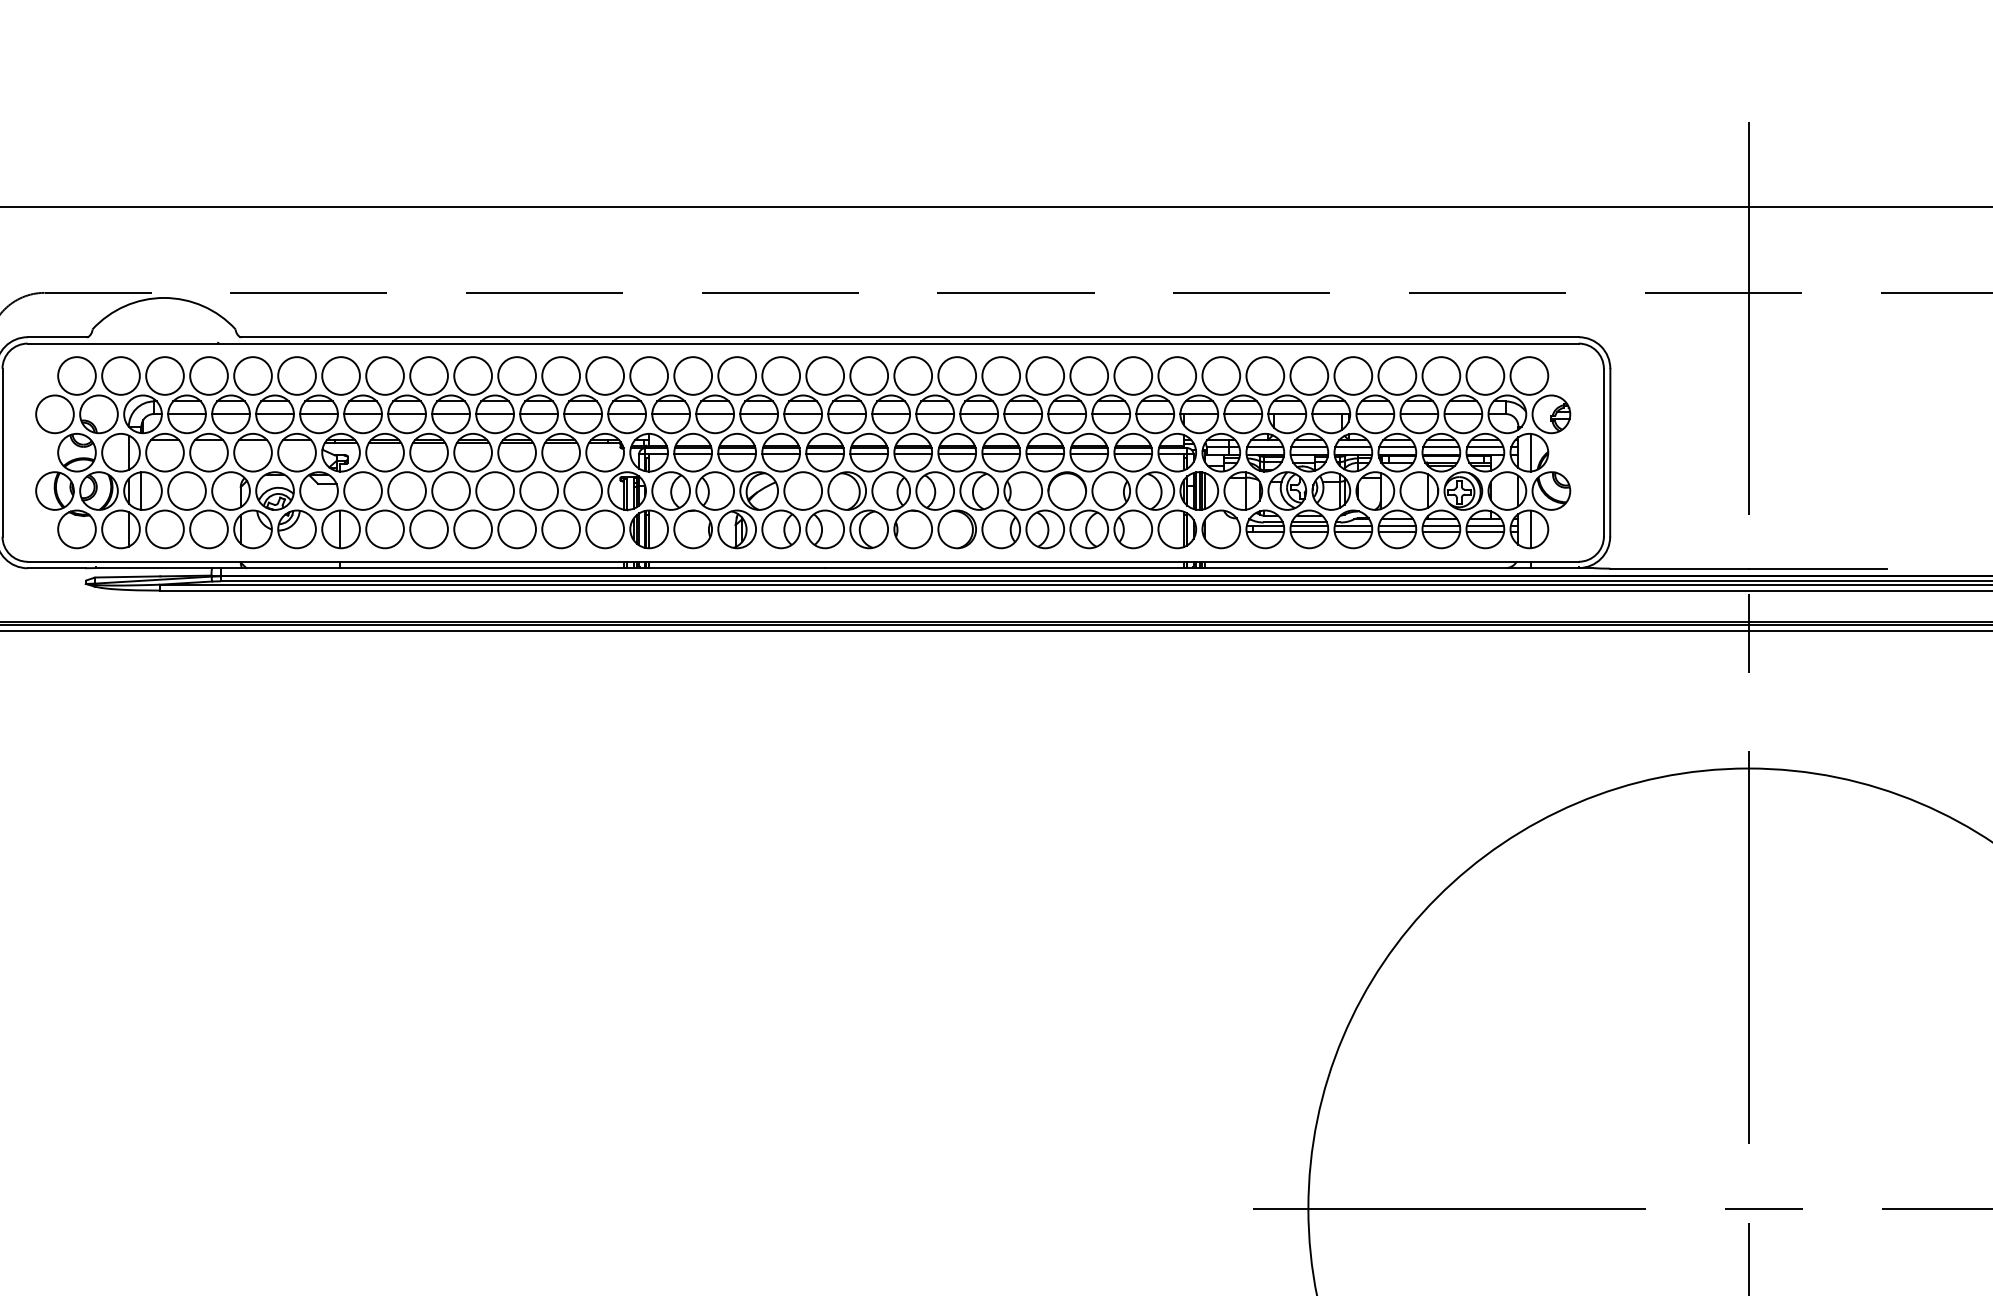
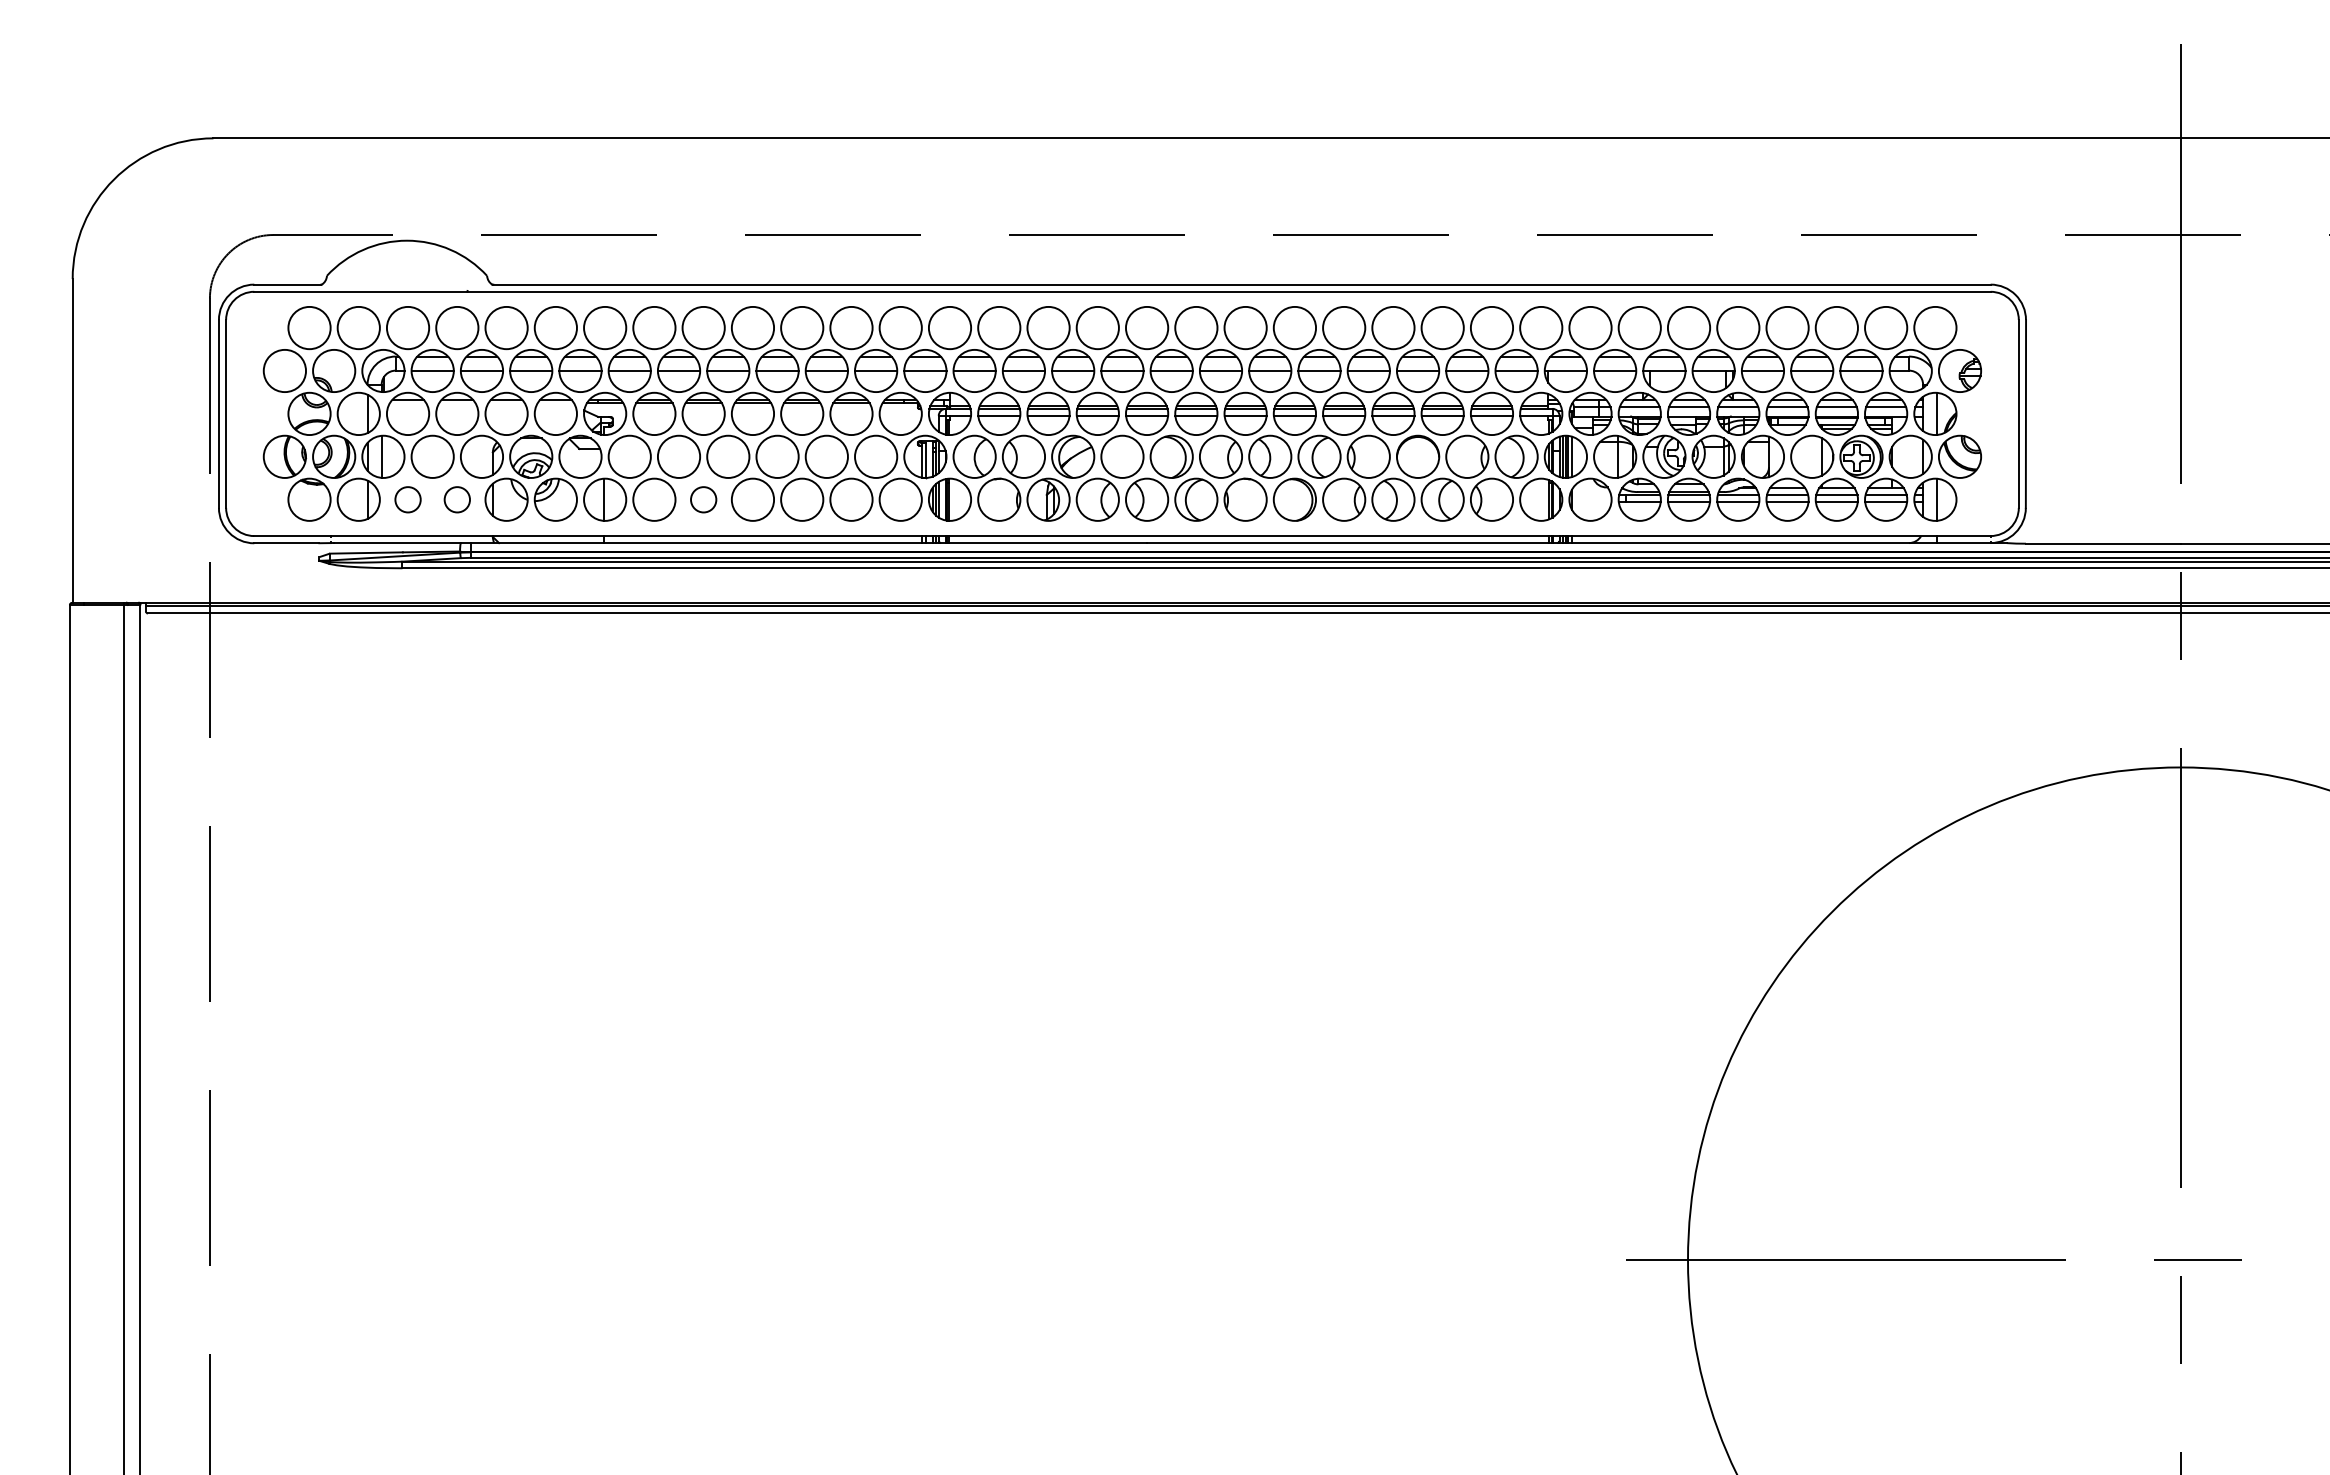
circle: (164, 529) -> (407, 499), size x0.6
circle: (209, 529) -> (457, 499), size x0.6
circle: (428, 529) -> (703, 499), size x0.6

